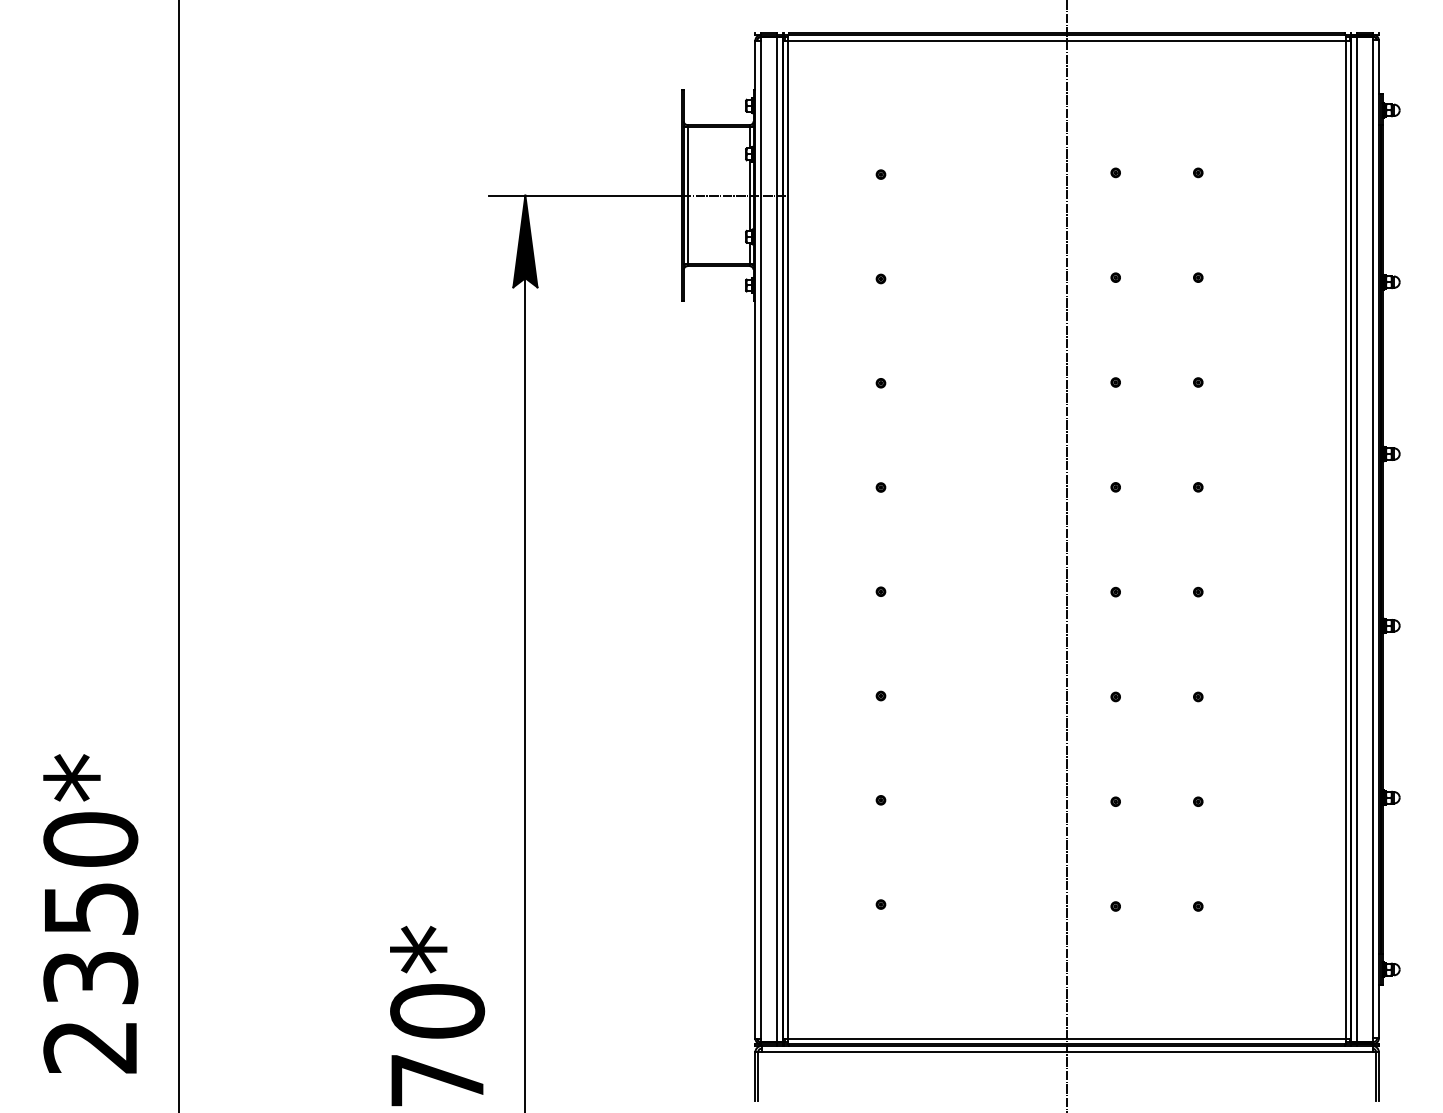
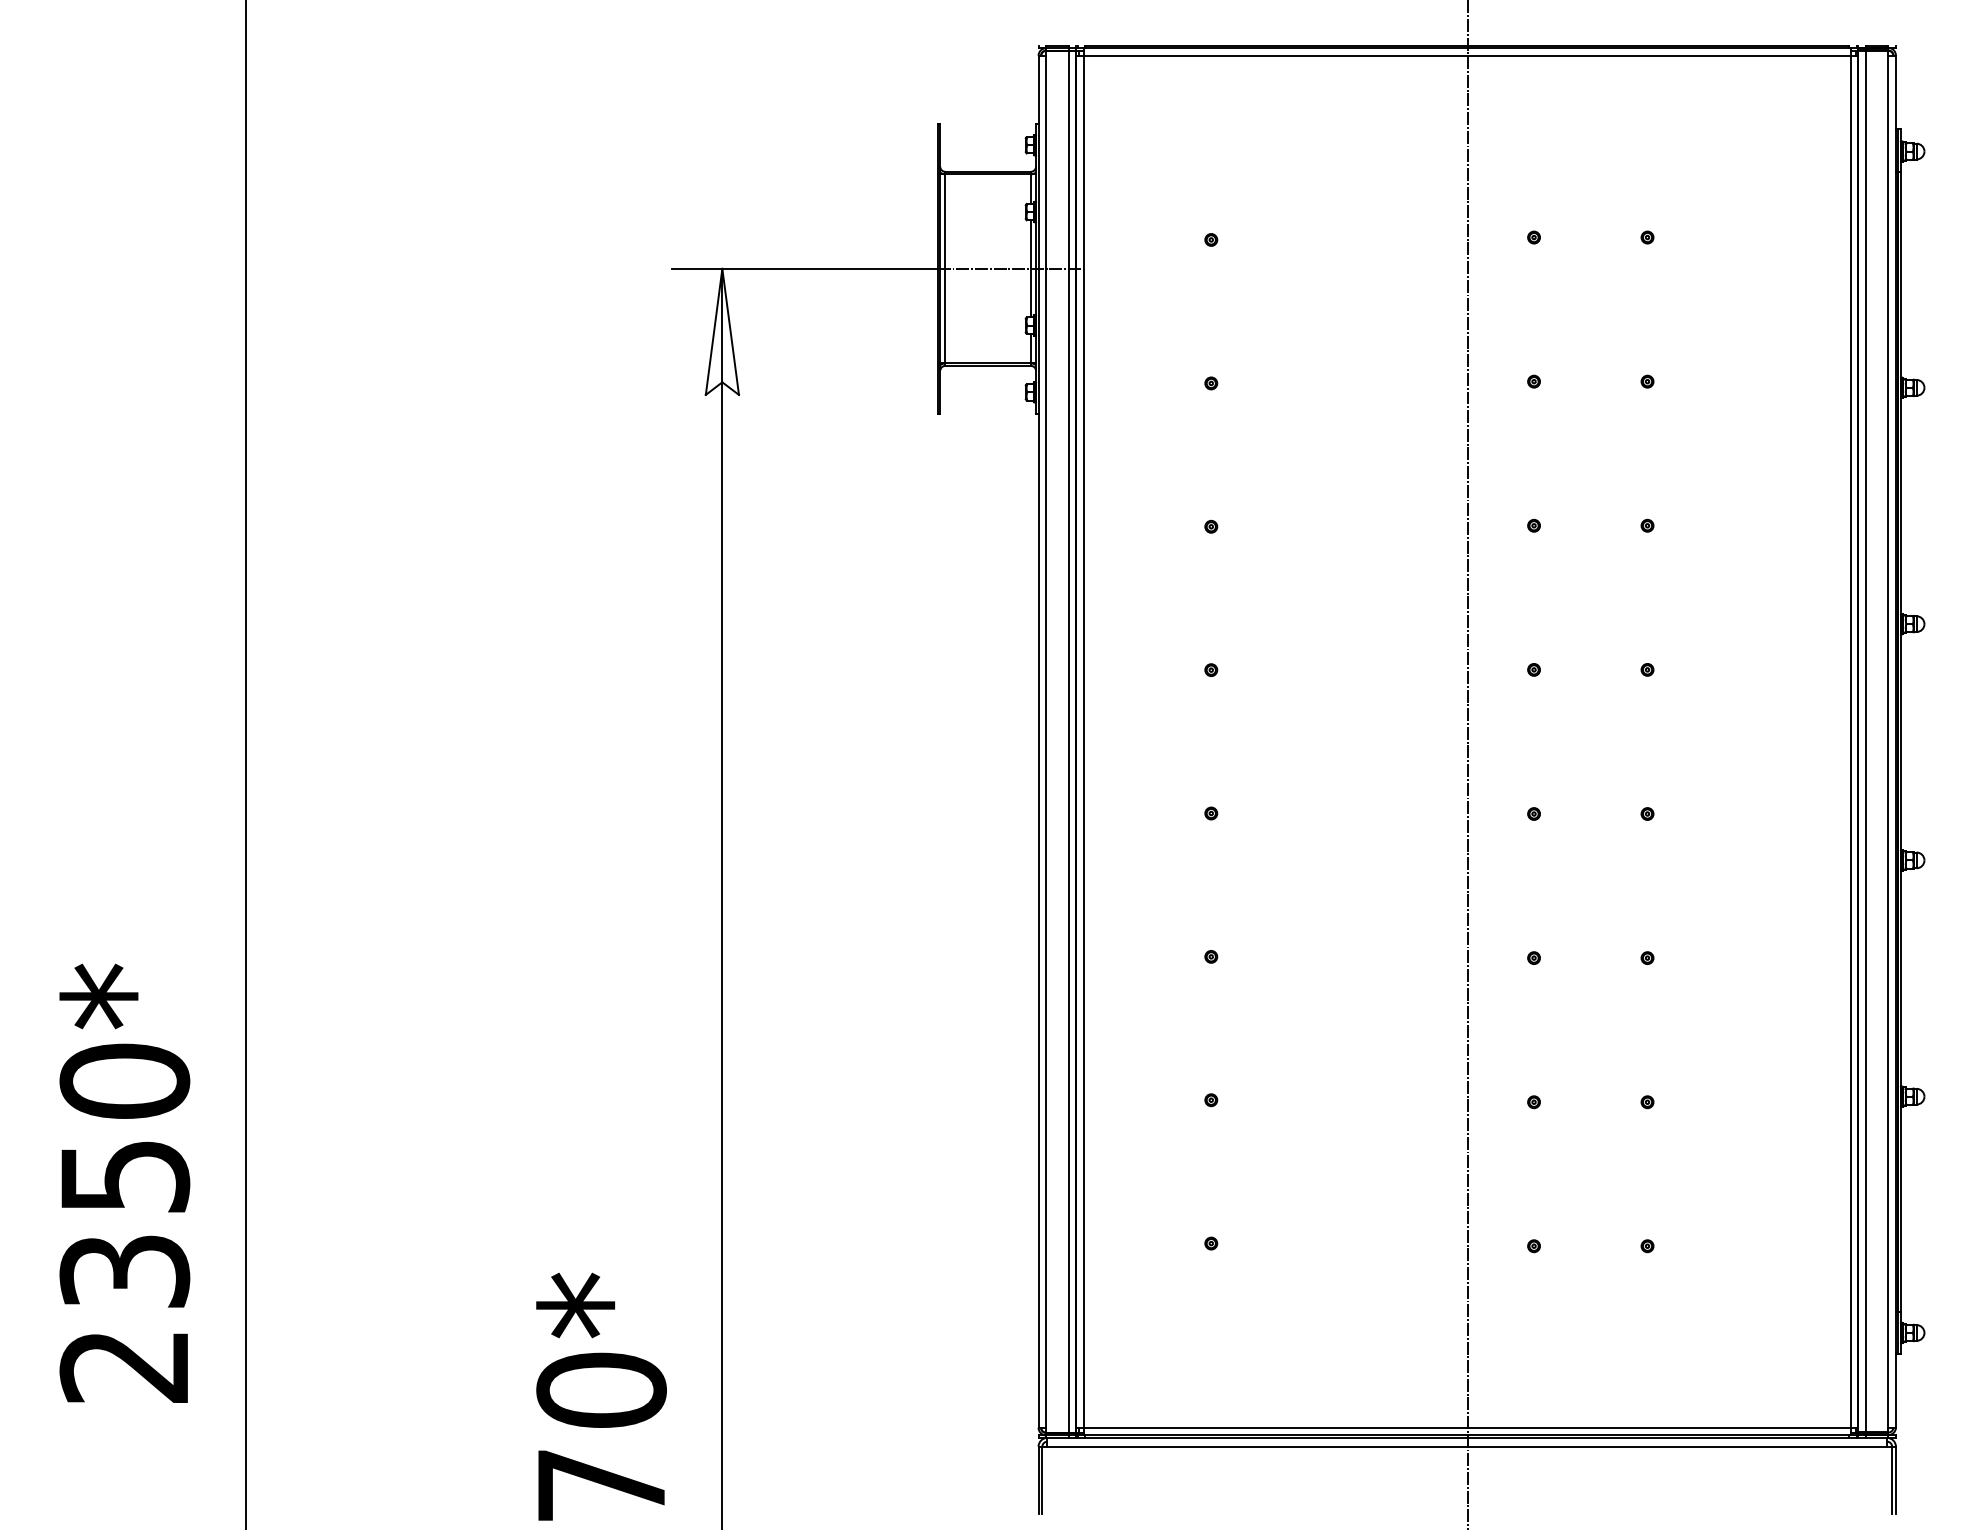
fill: (525, 241) -> (722, 331), removed
text: (90, 913) -> (124, 1182), moved

